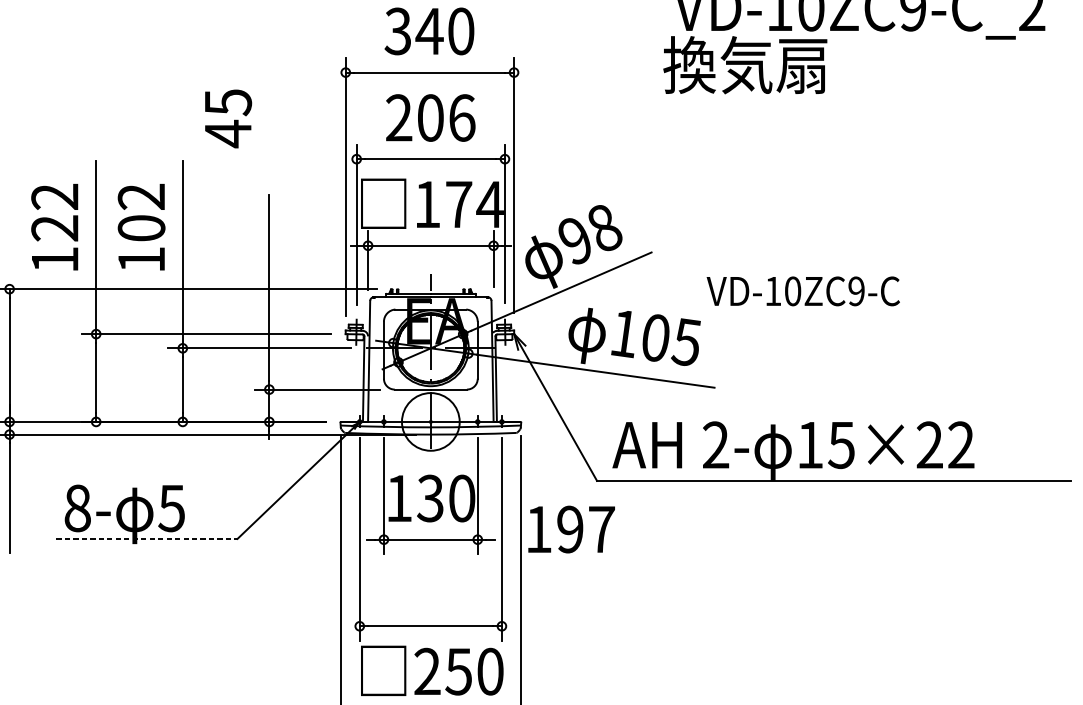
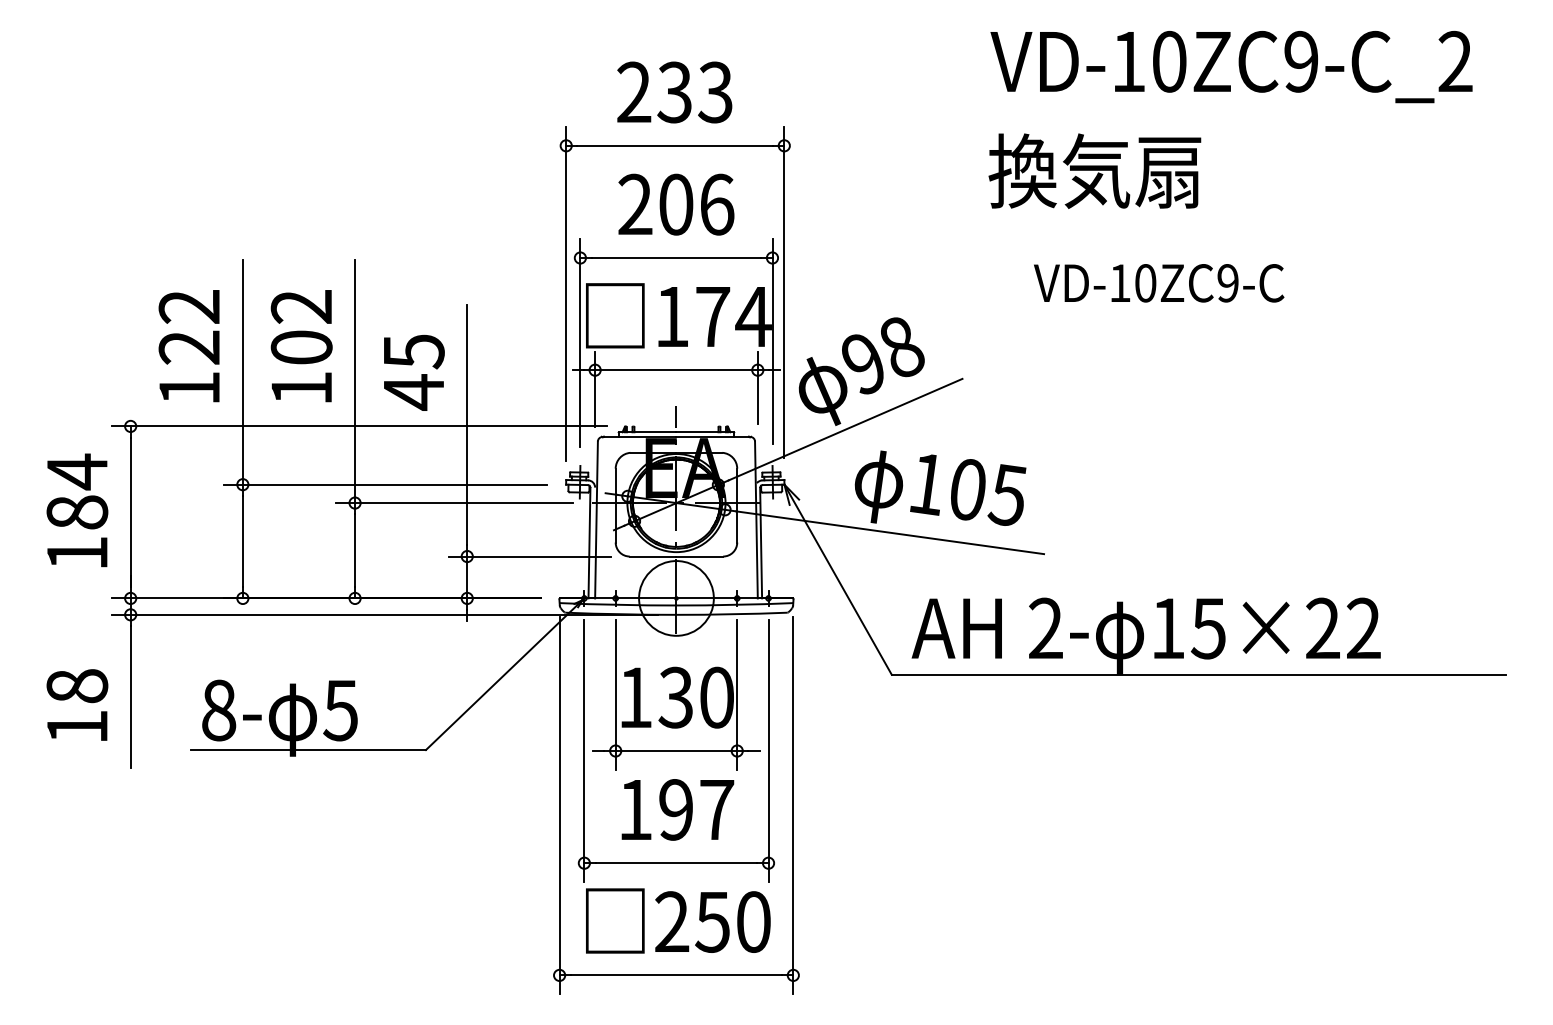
text: (429, 31) -> (674, 92), 340 -> 233
text: (744, 64) -> (1094, 170), moved
text: (228, 118) -> (414, 372), moved
text: (803, 291) -> (1159, 283), moved
text: (571, 529) -> (677, 809), moved
line: (146, 539) -> (308, 750), dashed -> solid

